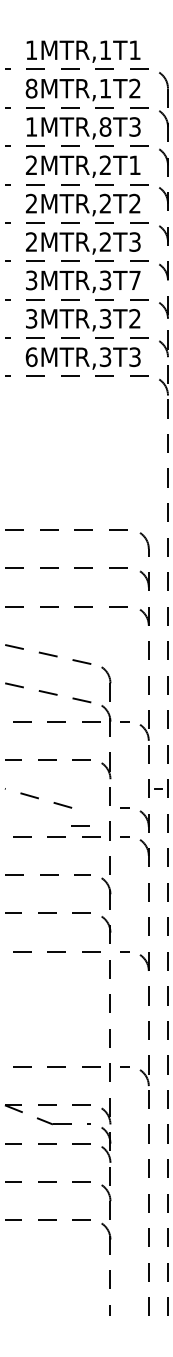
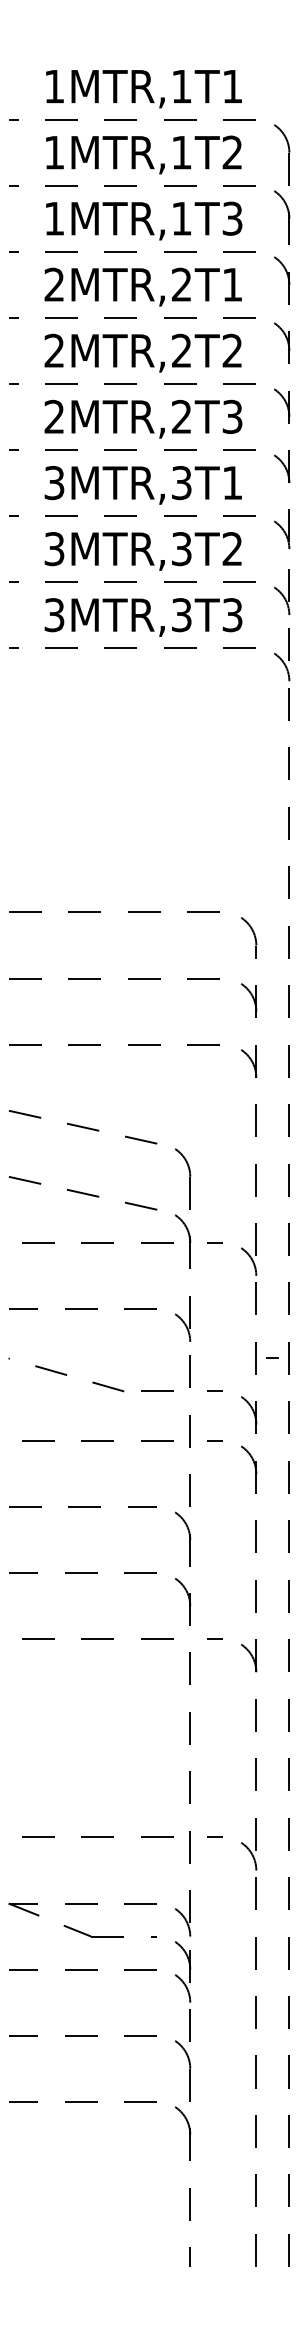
text: (31, 88) -> (54, 152), 8MTR,1T2 -> 1MTR,1T2
text: (105, 126) -> (181, 217), 1MTR,8T3 -> 1MTR,1T3
text: (134, 279) -> (231, 481), 3MTR,3T7 -> 3MTR,3T1
text: (31, 357) -> (54, 615), 6MTR,3T3 -> 3MTR,3T3
line: (80, 825) -> (157, 1390), moved

